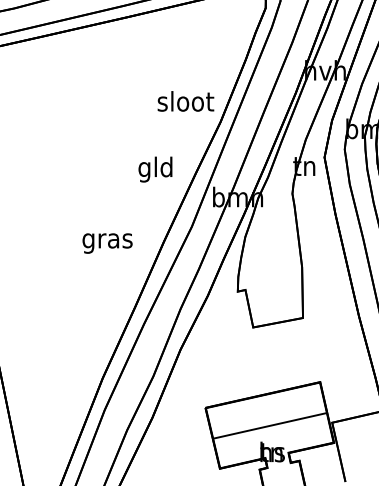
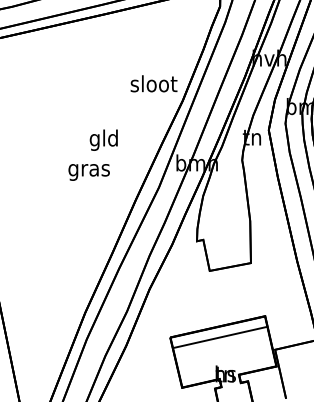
text: (155, 168) -> (103, 139), moved
text: (106, 243) -> (88, 172), moved
line: (269, 424) -> (220, 336), moved

